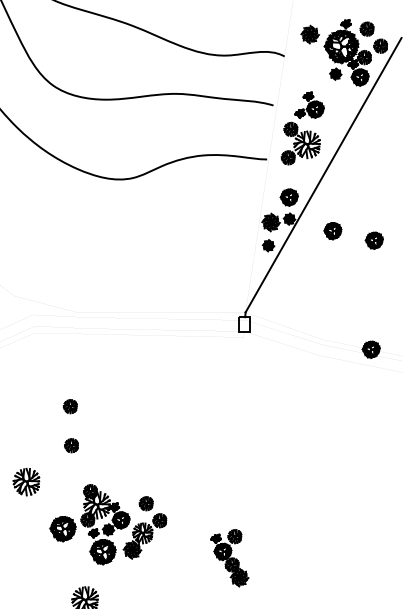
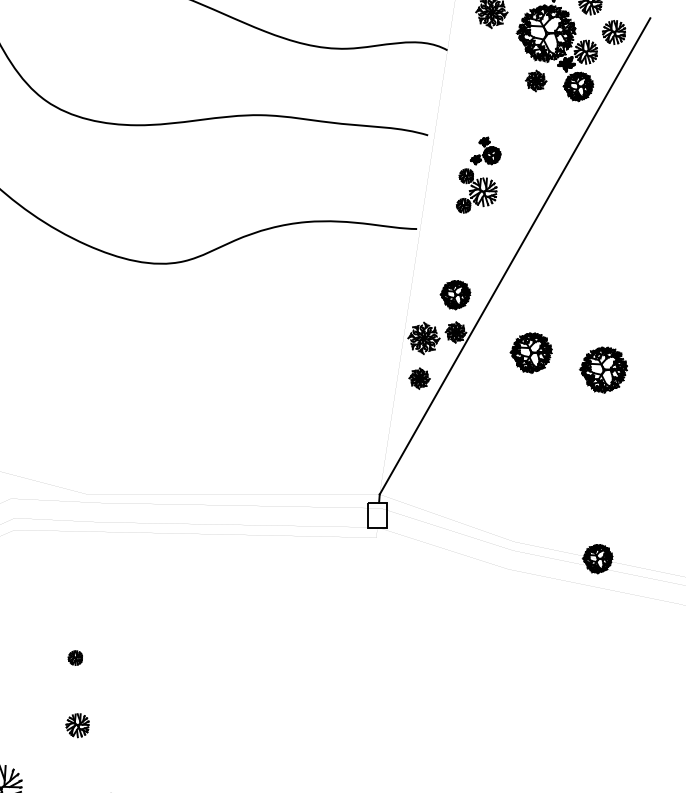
part: (302, 128) -> (478, 175), size x0.6
part: (332, 231) -> (530, 353), size x1.4
part: (373, 240) -> (601, 369), size x1.6
part: (69, 406) -> (74, 657), size x0.6

